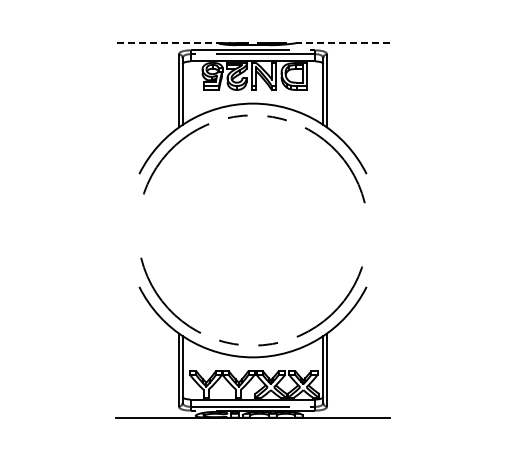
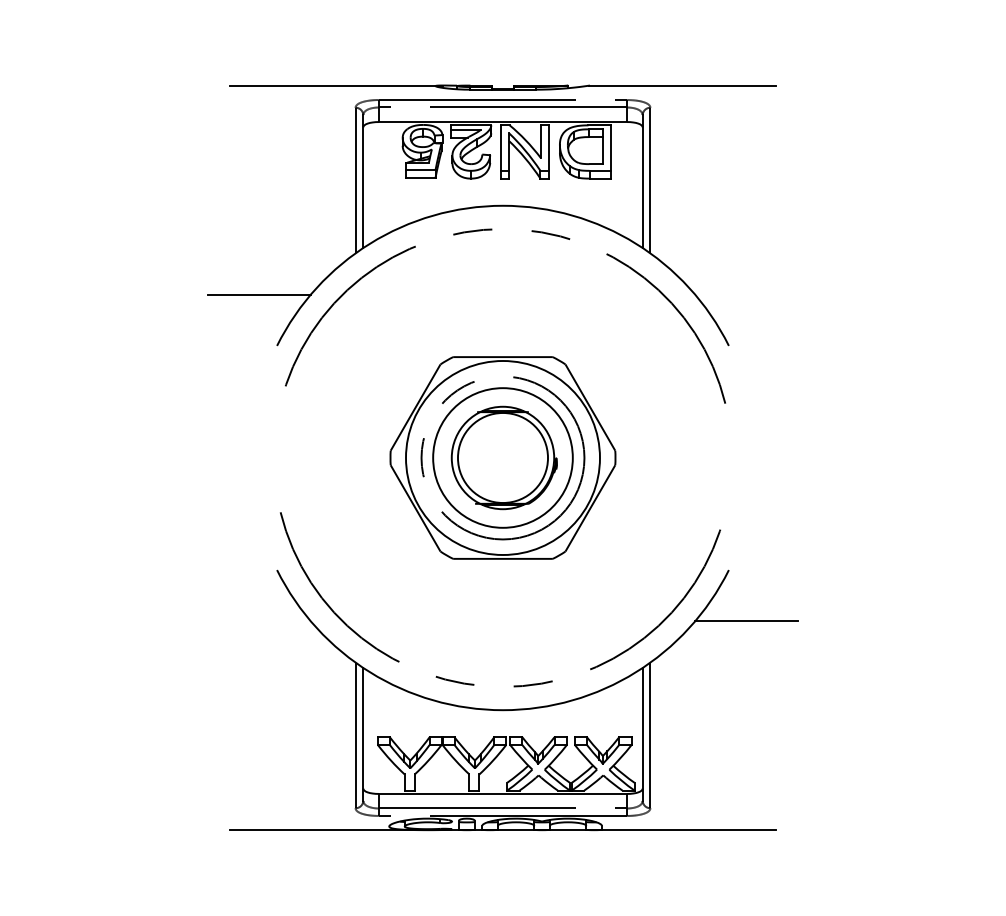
line: (169, 43) -> (337, 86), dashed -> solid
line: (342, 43) -> (680, 86), dashed -> solid
line: (130, 148) -> (259, 295), added
part: (252, 230) -> (502, 458), added
line: (375, 312) -> (746, 620), added

